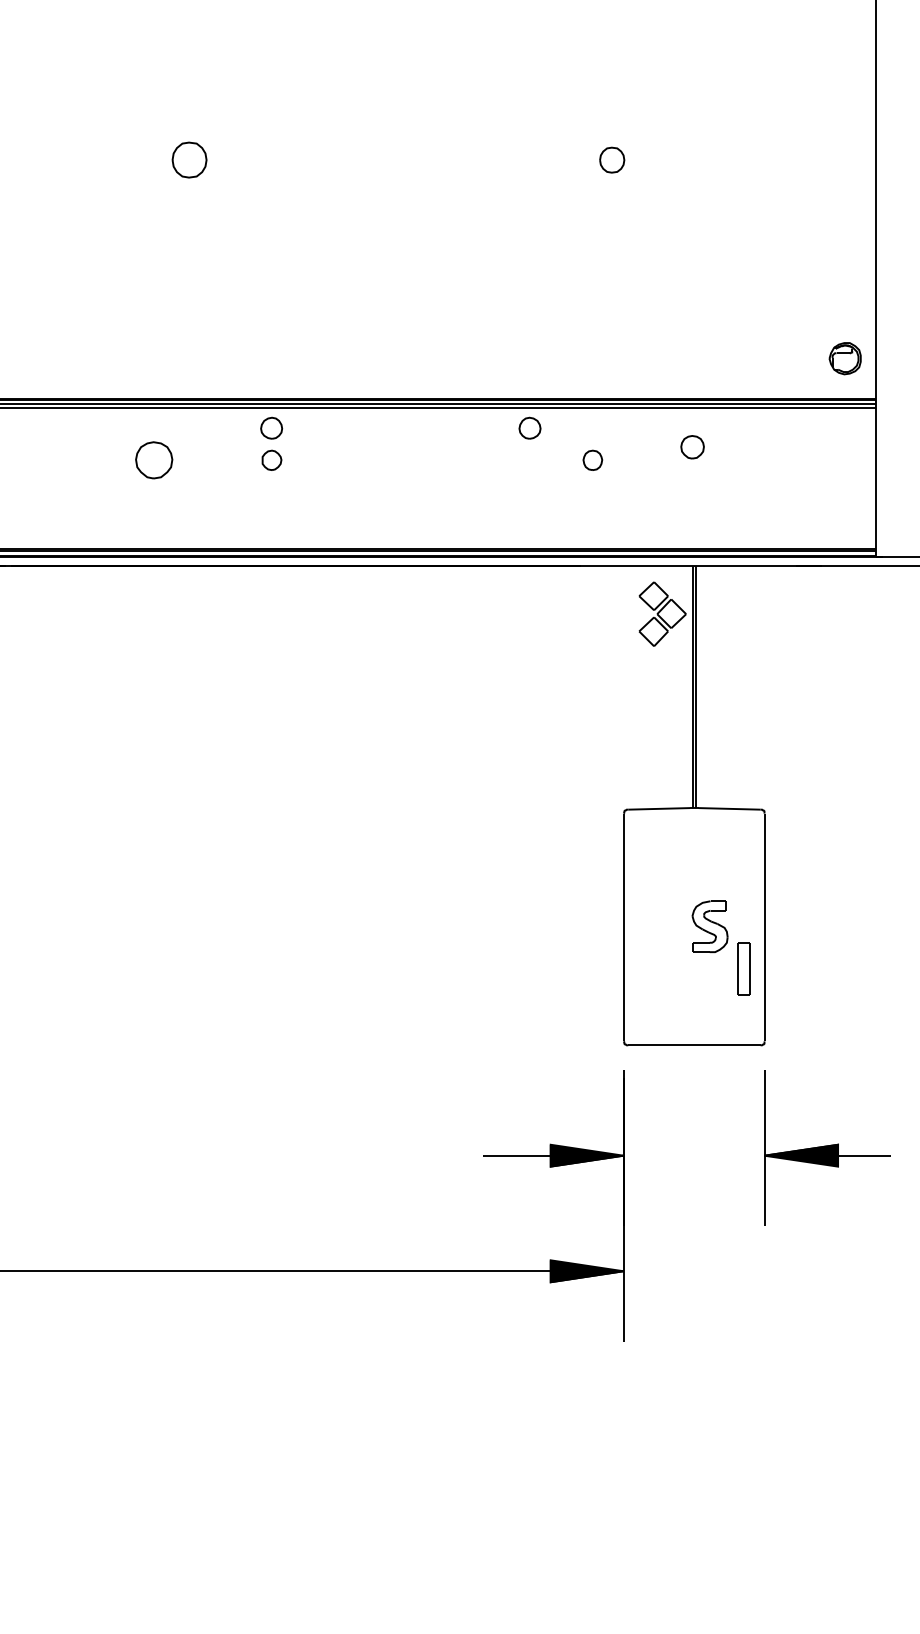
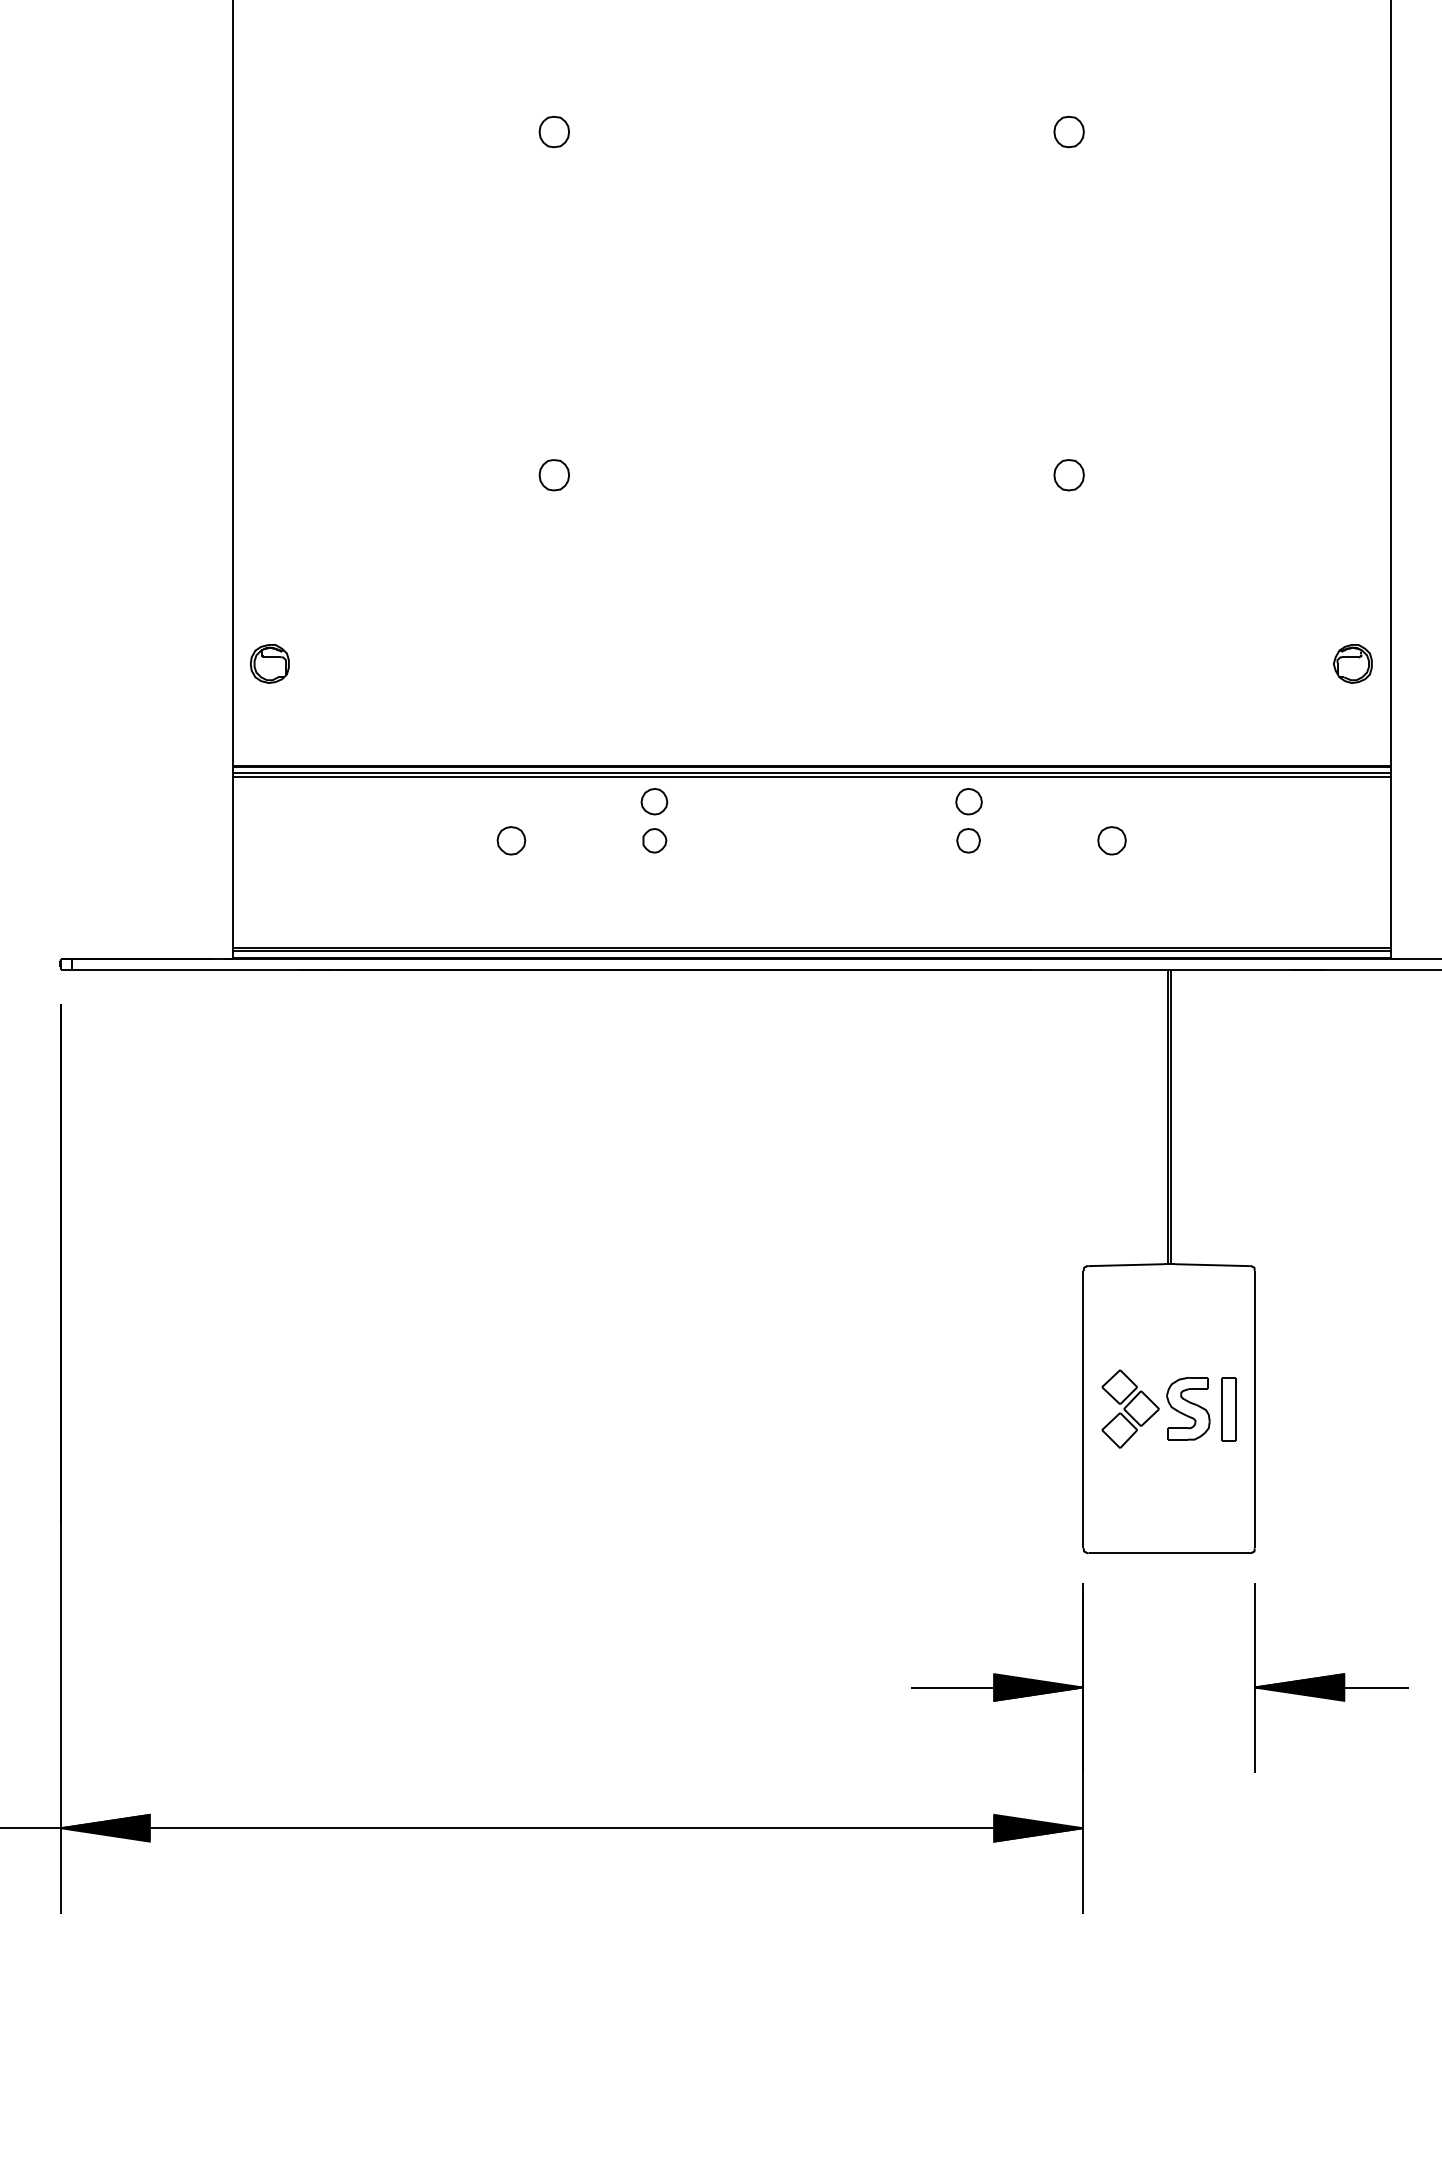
part: (188, 160) -> (553, 475), size x0.71
part: (844, 358) -> (1352, 663), moved
part: (692, 447) -> (1111, 840), moved
part: (154, 460) -> (511, 840), size x0.62
part: (592, 460) -> (968, 840), moved
part: (662, 613) -> (1130, 1408), moved
part: (743, 969) -> (1228, 1409), moved

